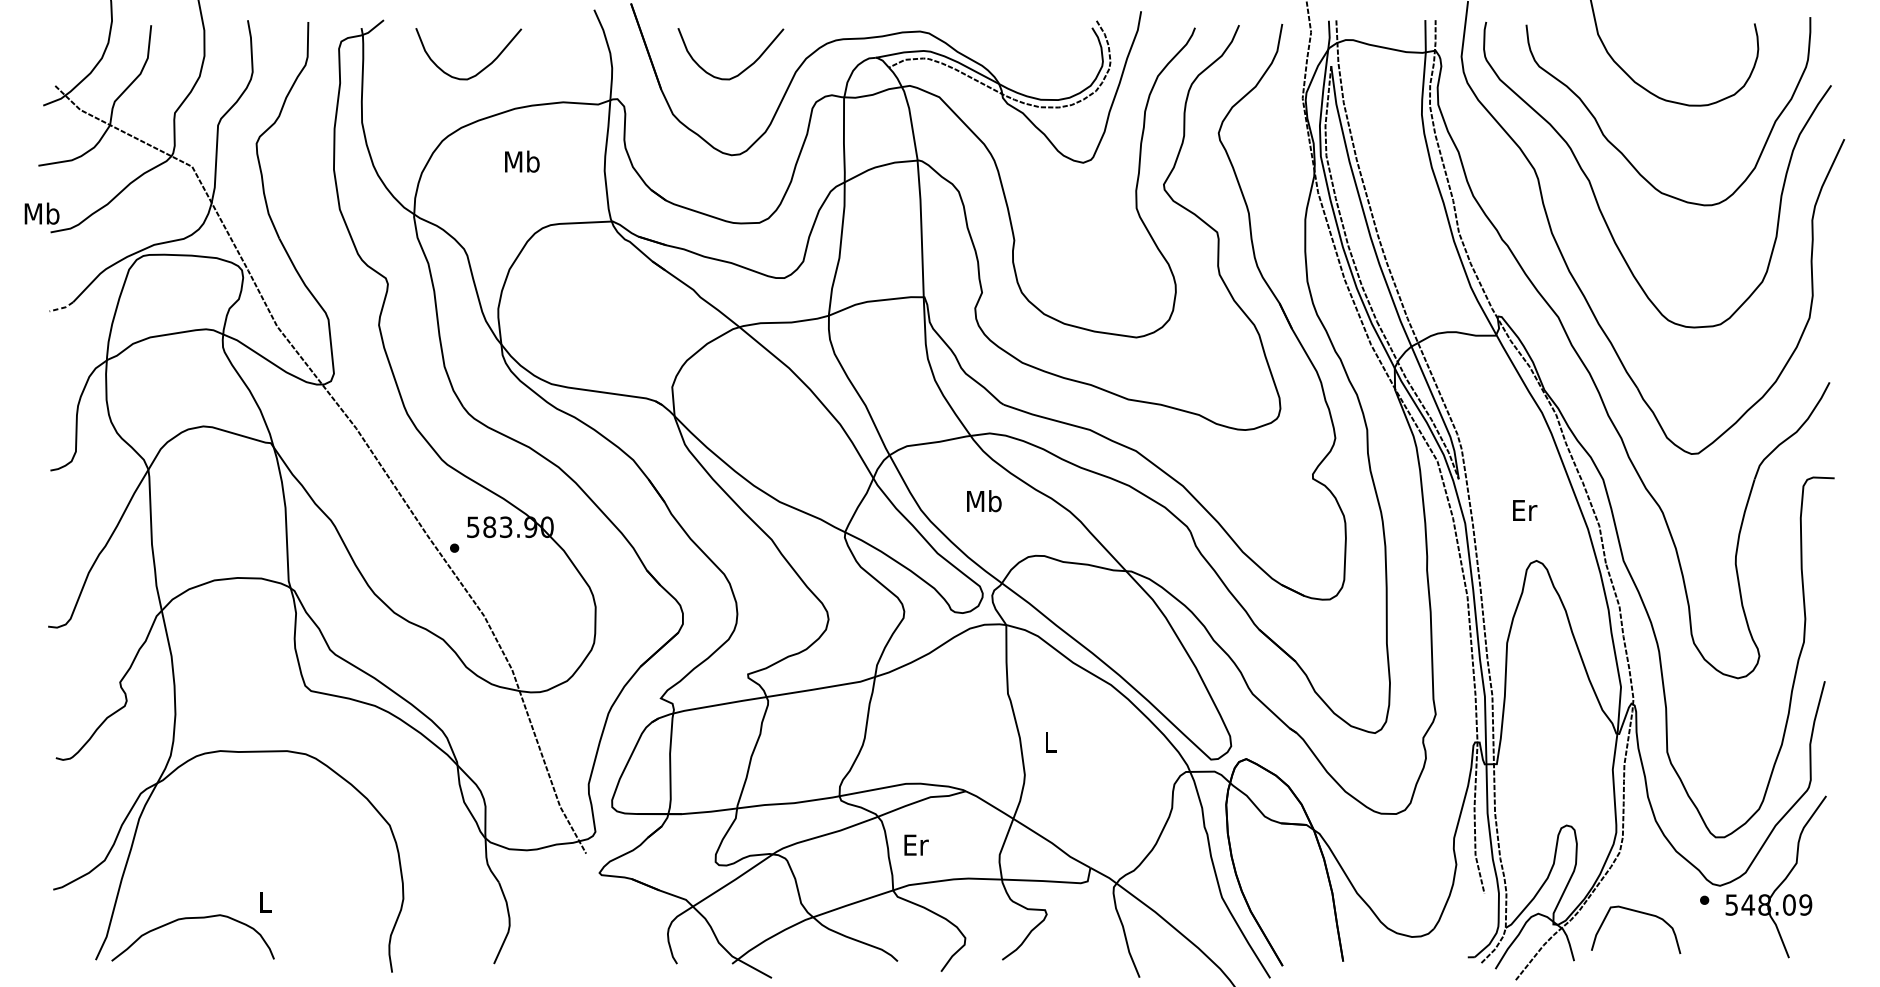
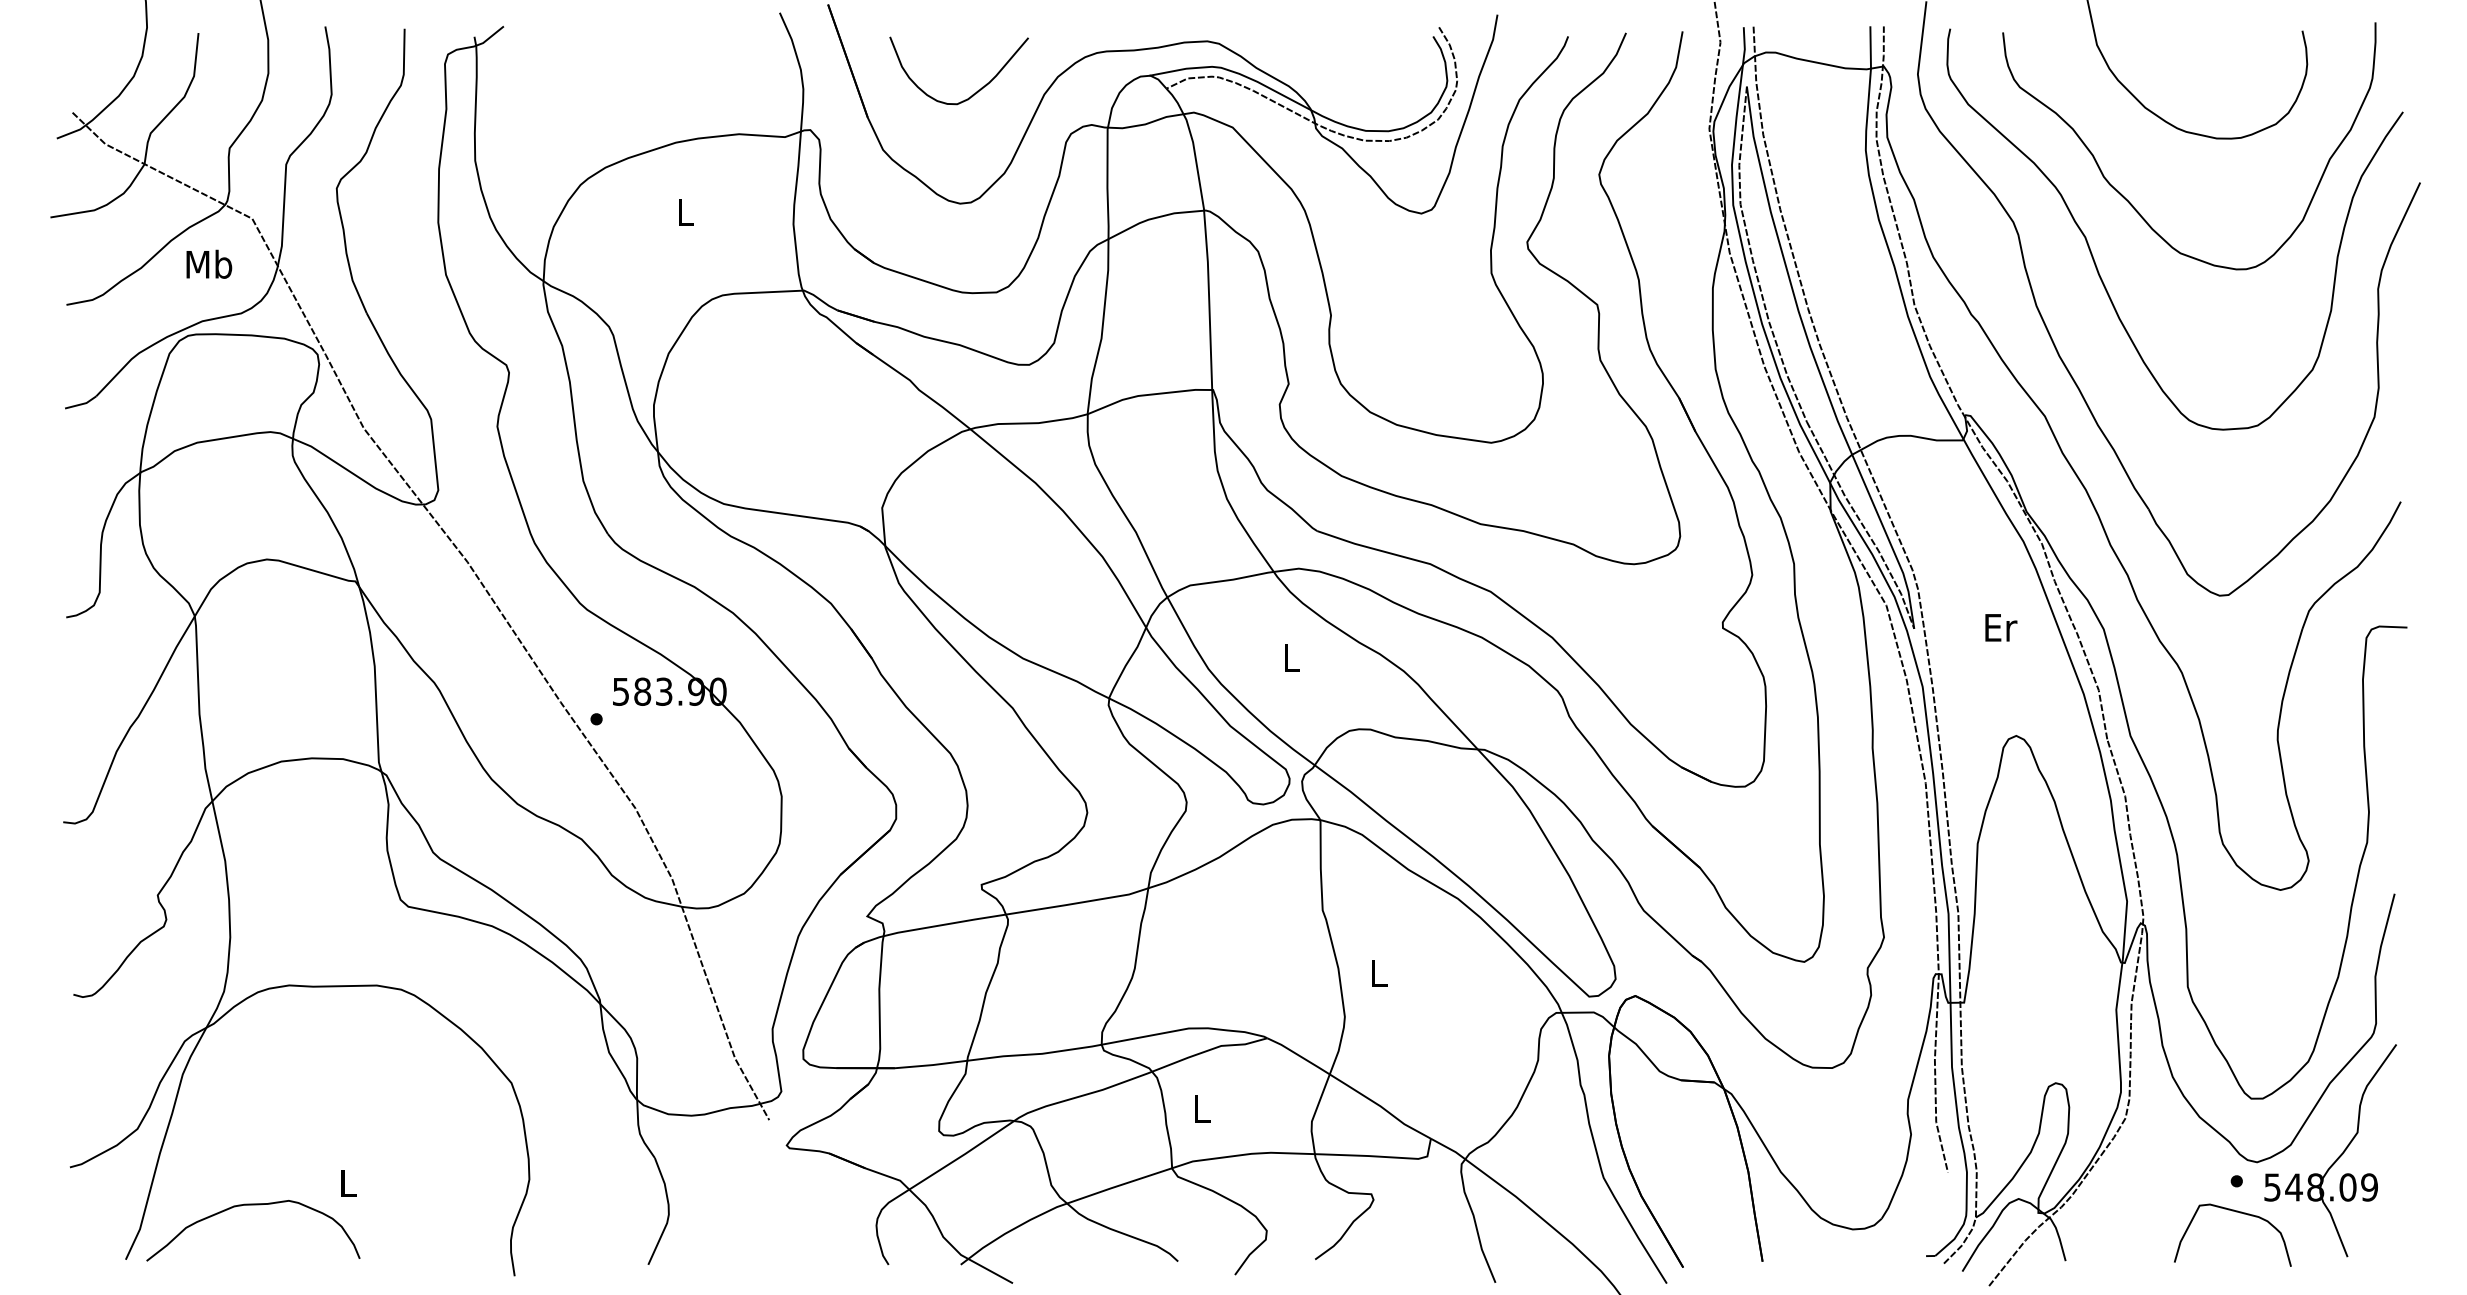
curve: (479, 71) -> (629, 93), removed
text: (522, 161) -> (685, 211), Mb -> L
text: (42, 213) -> (209, 263), moved
line: (62, 308) -> (81, 404), dashed -> solid
text: (984, 501) -> (1291, 657), Mb -> L
text: (1525, 510) -> (2001, 627), moved
text: (916, 844) -> (1202, 1108), Er -> L
curve: (1638, 912) -> (2236, 1212), moved

